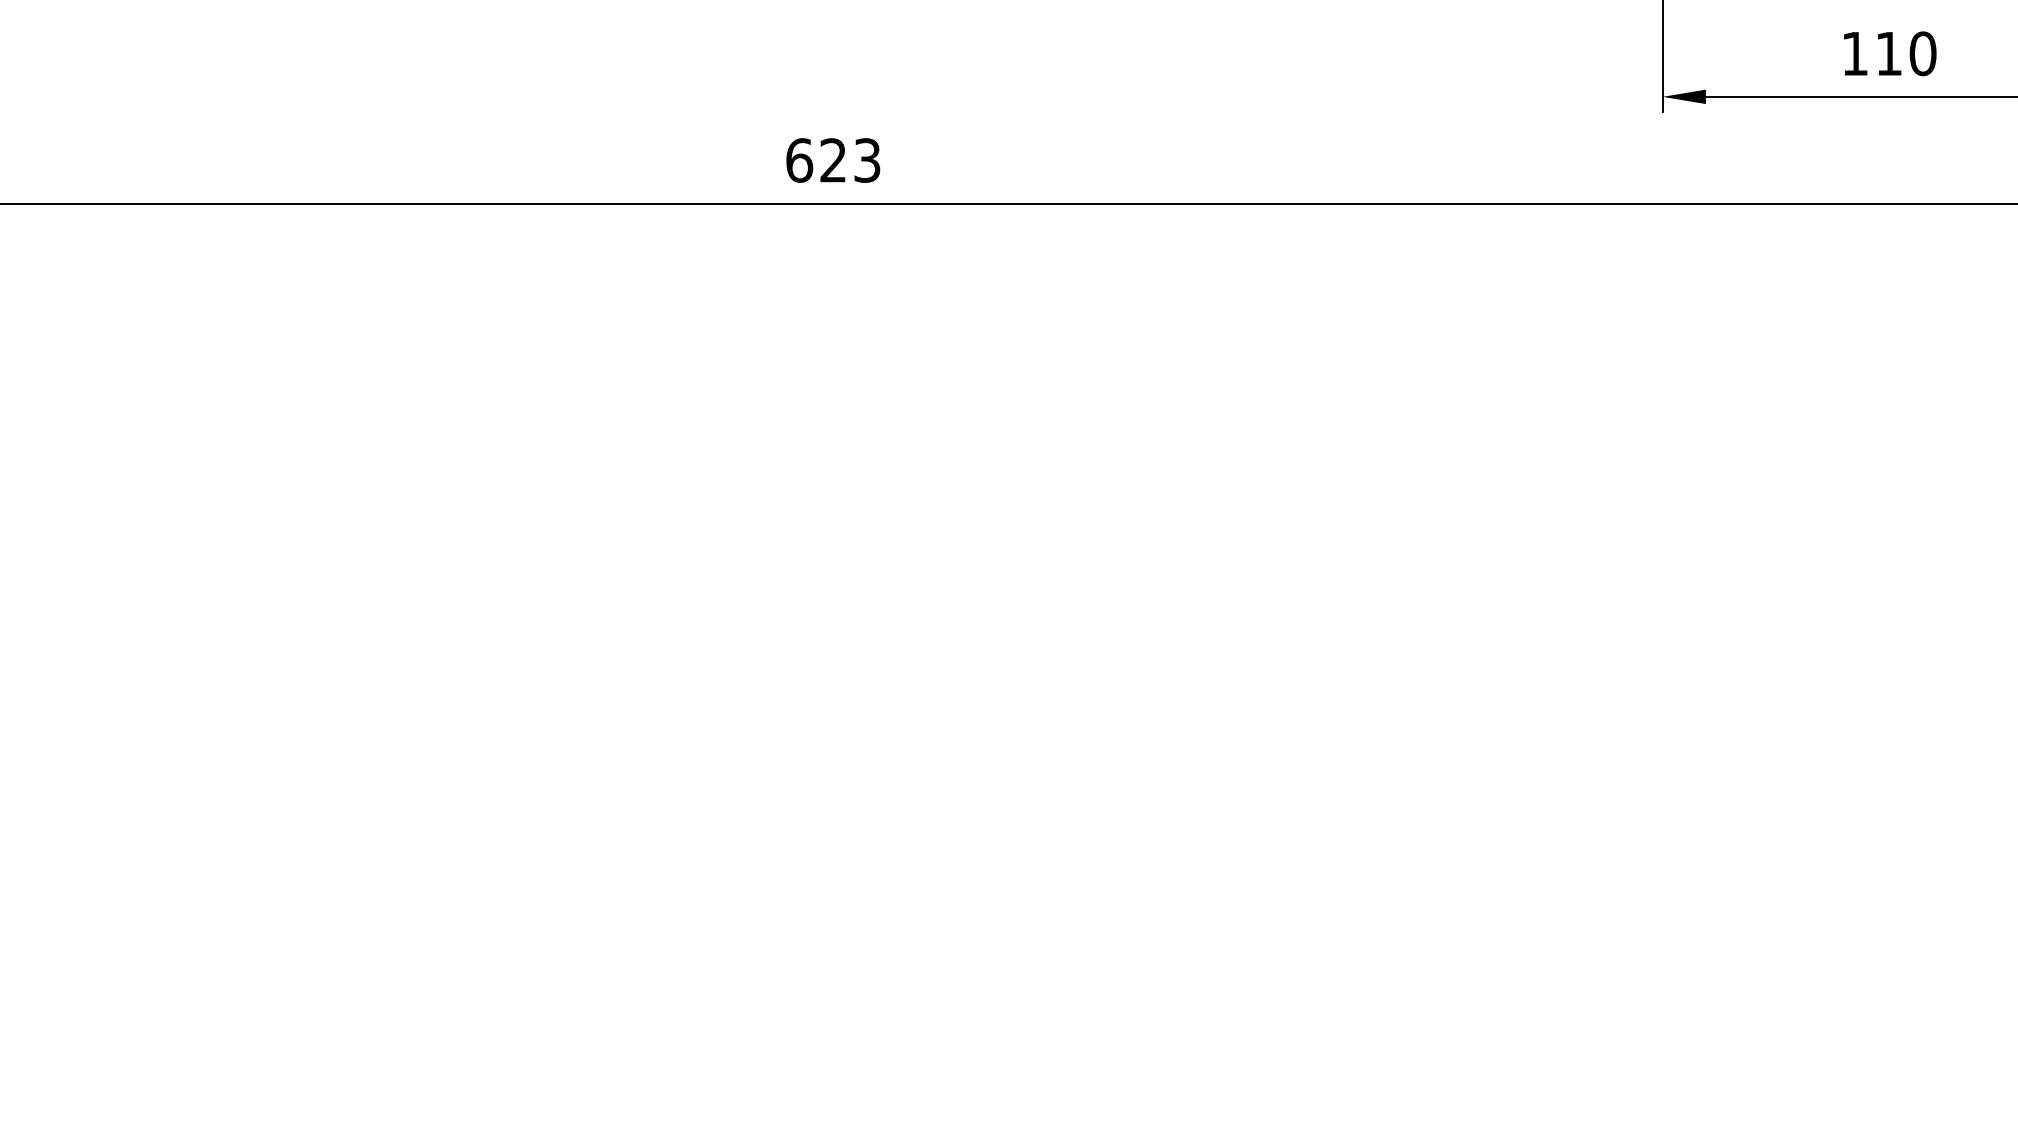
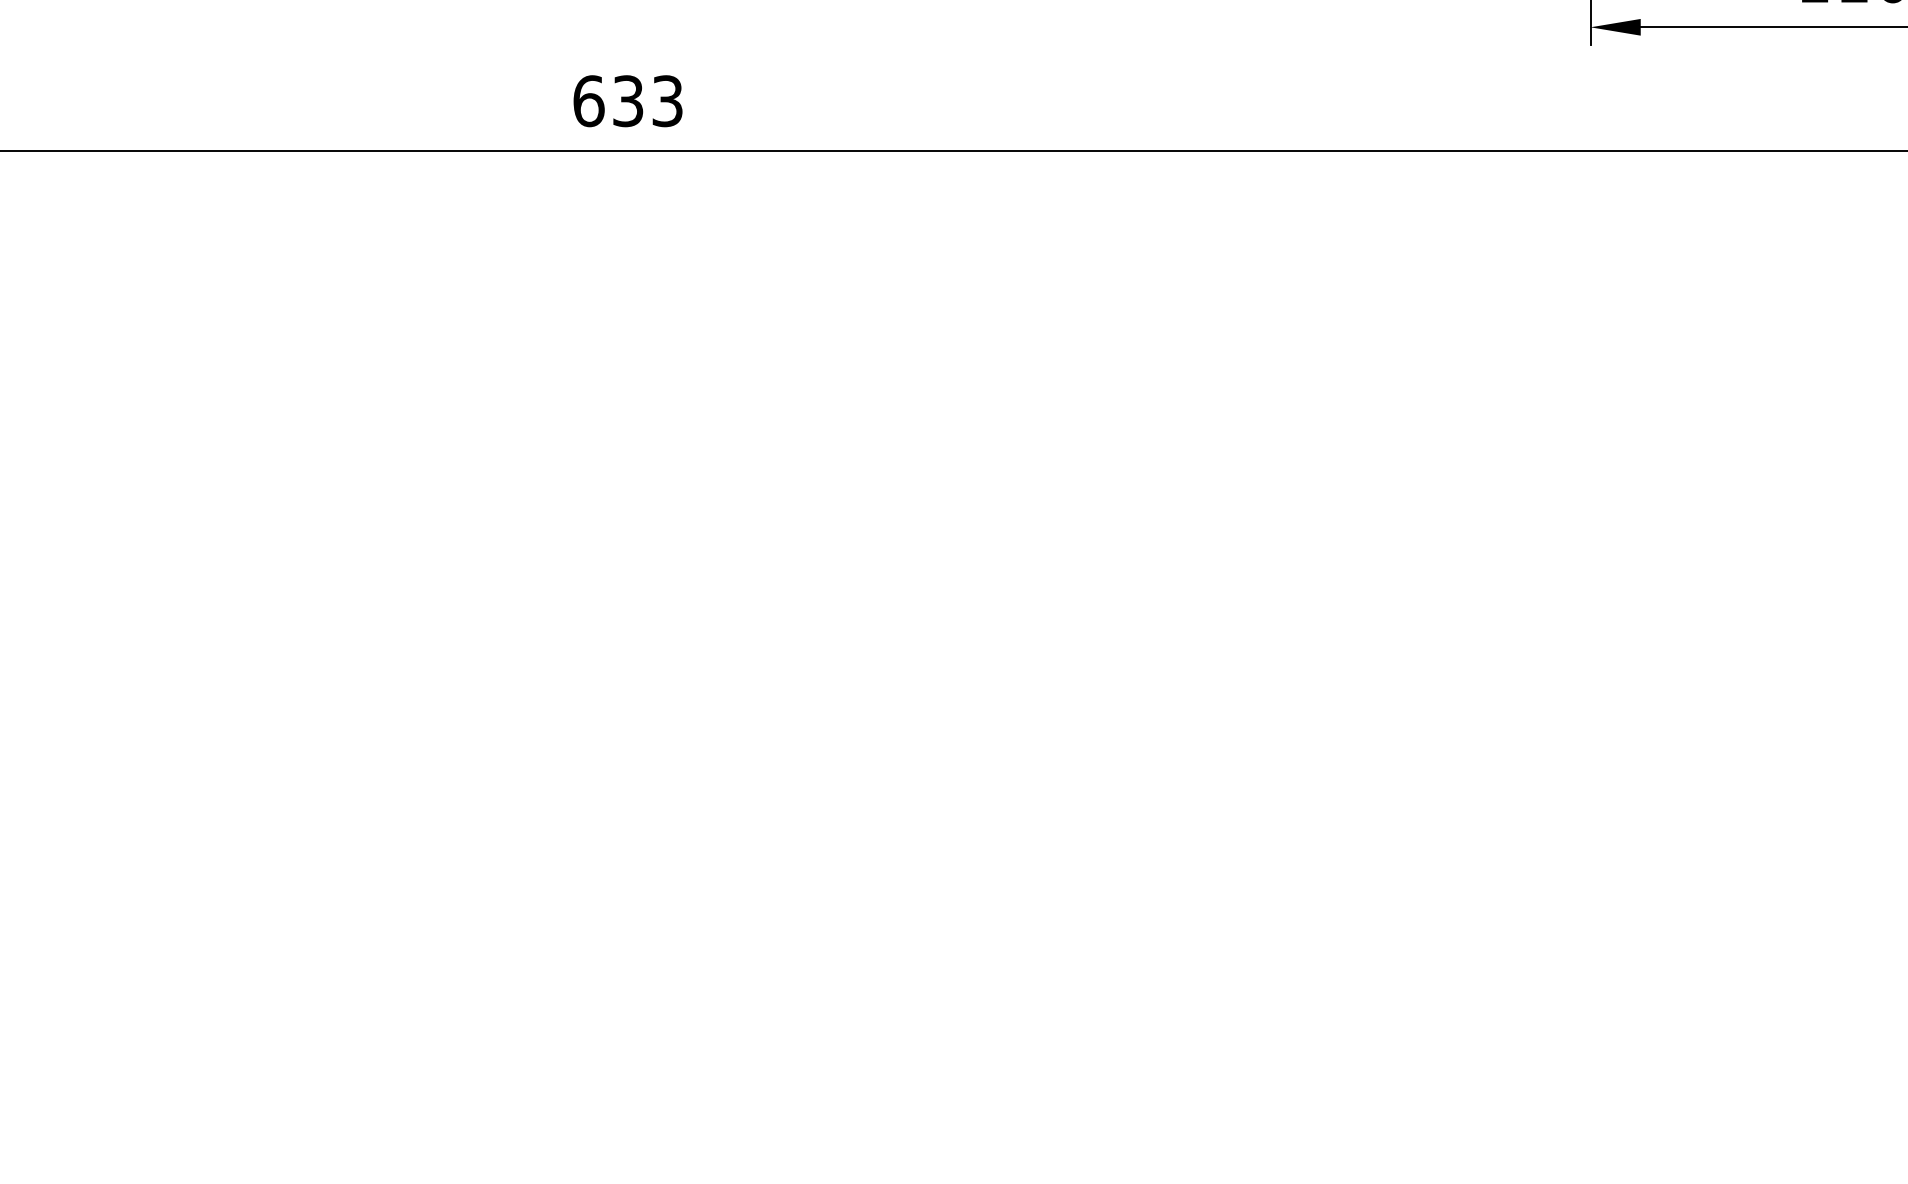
text: (833, 160) -> (628, 101), 623 -> 633

